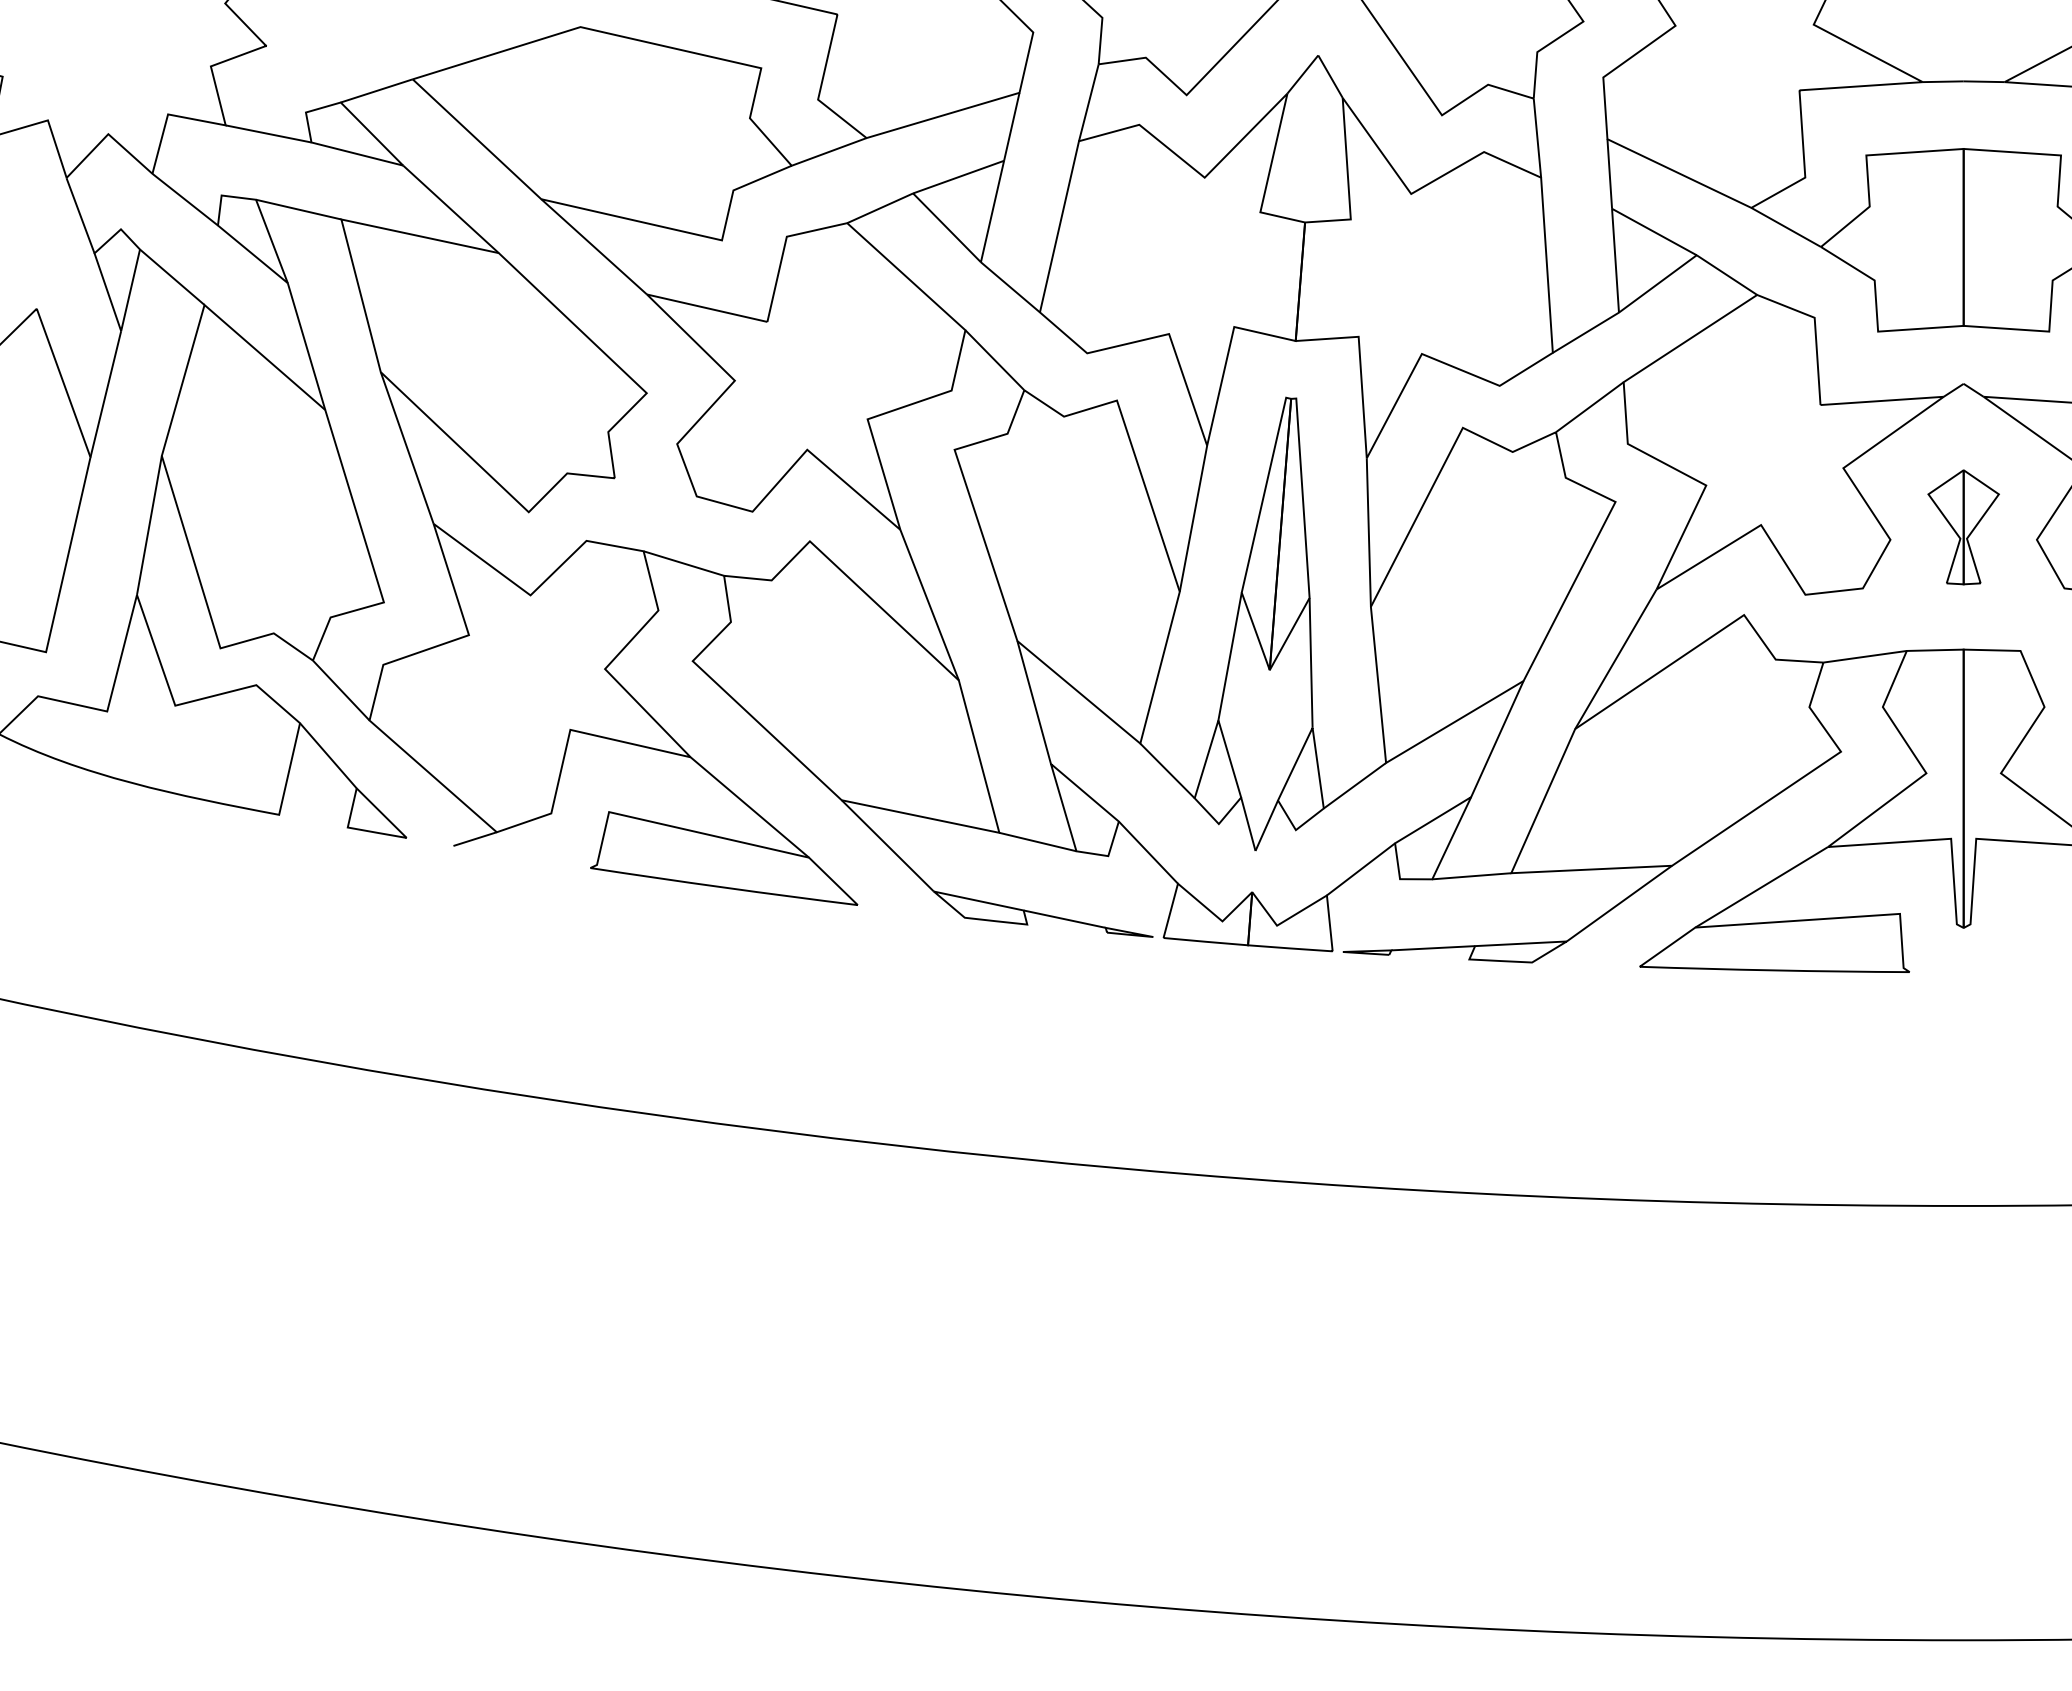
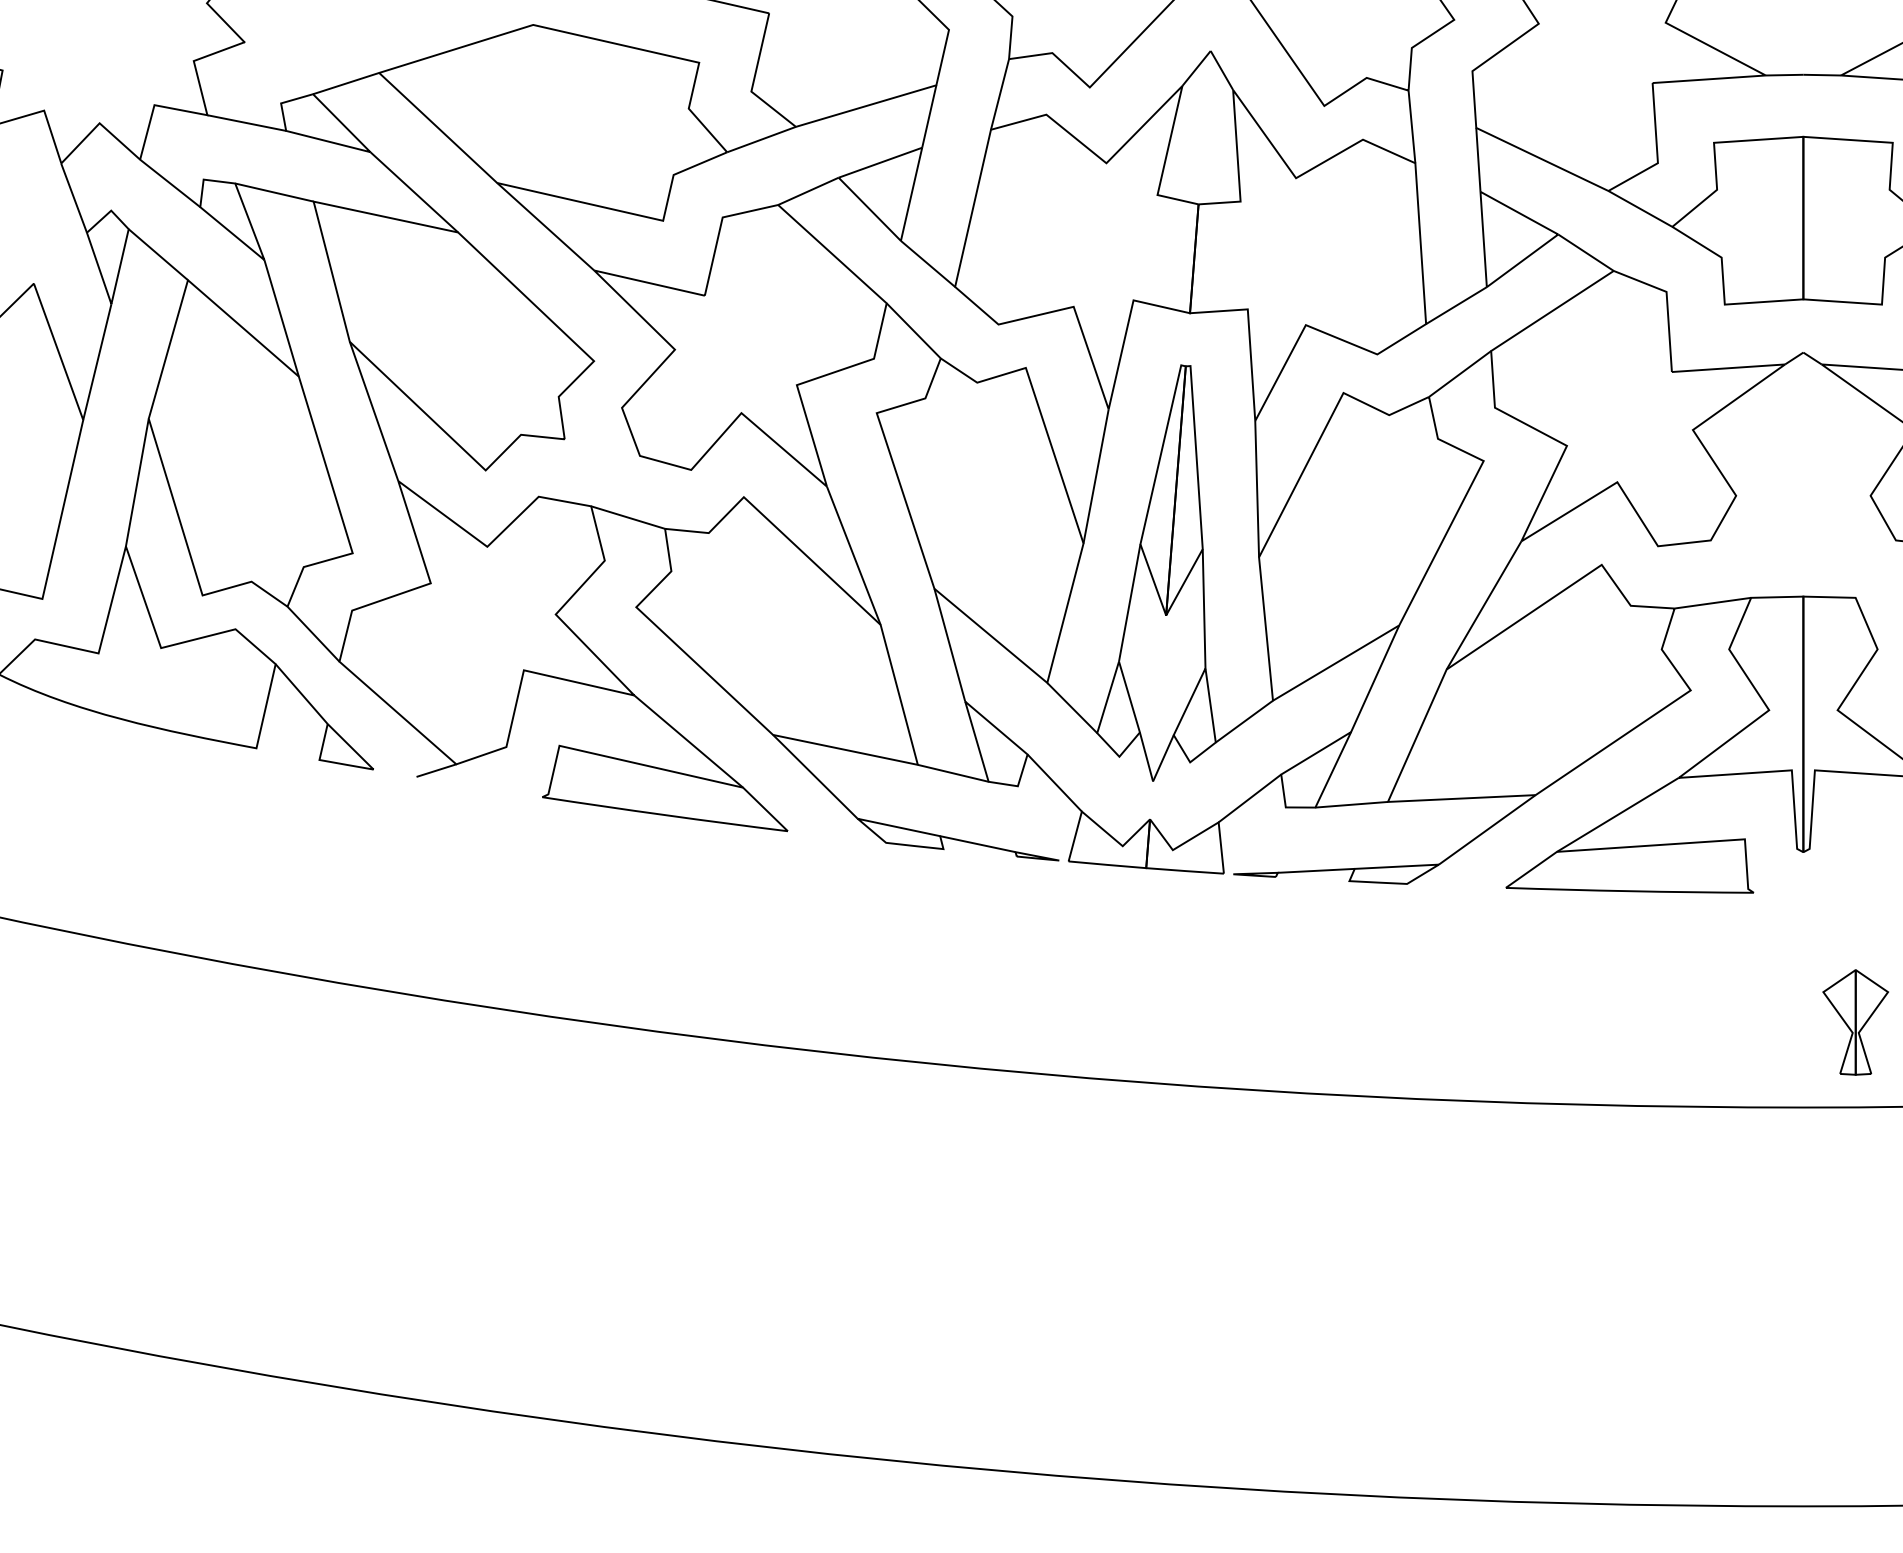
part: (1963, 527) -> (1855, 1022), moved

